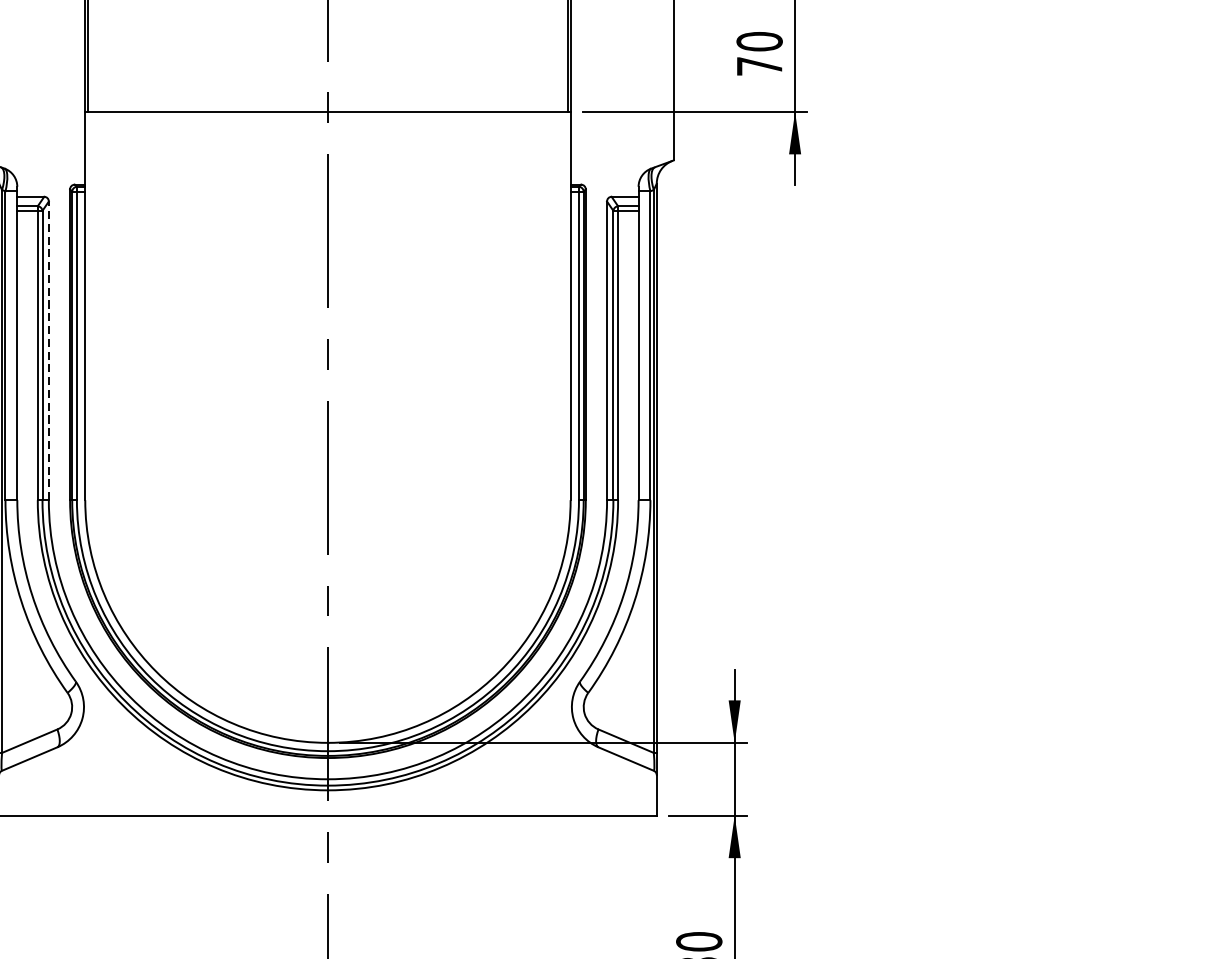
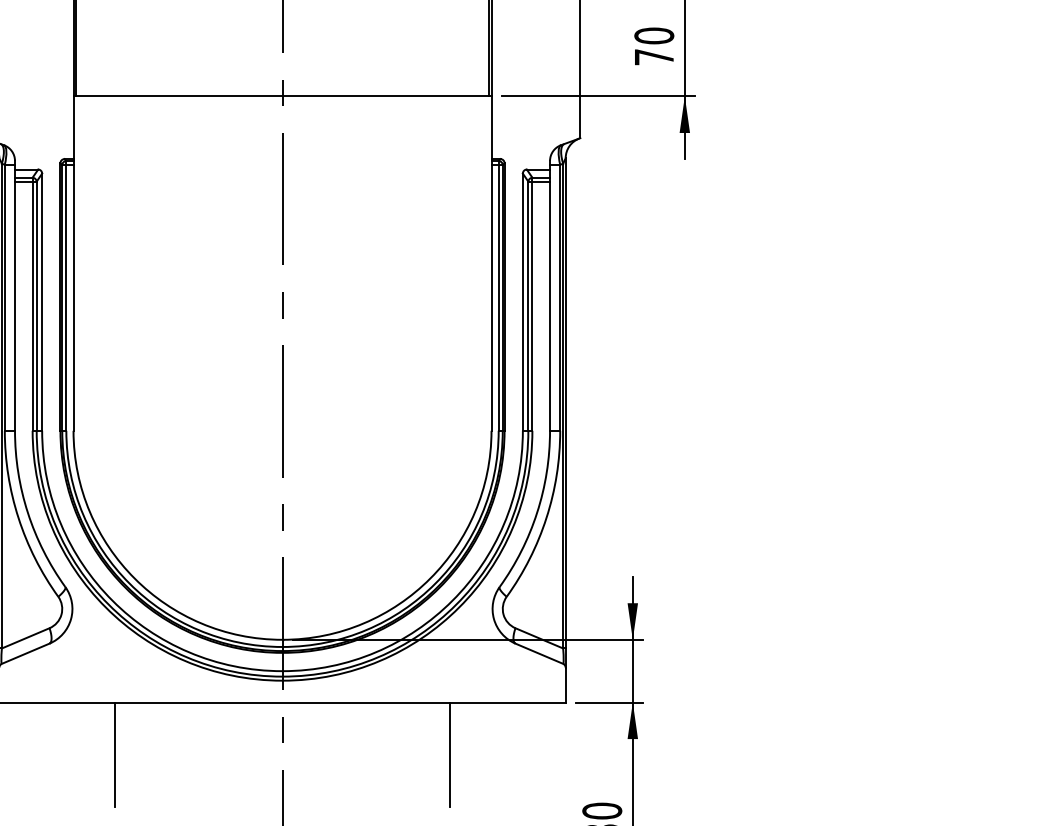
line: (49, 351) -> (42, 302), dashed -> solid
line: (134, 876) -> (115, 754), added
line: (521, 876) -> (449, 754), added

